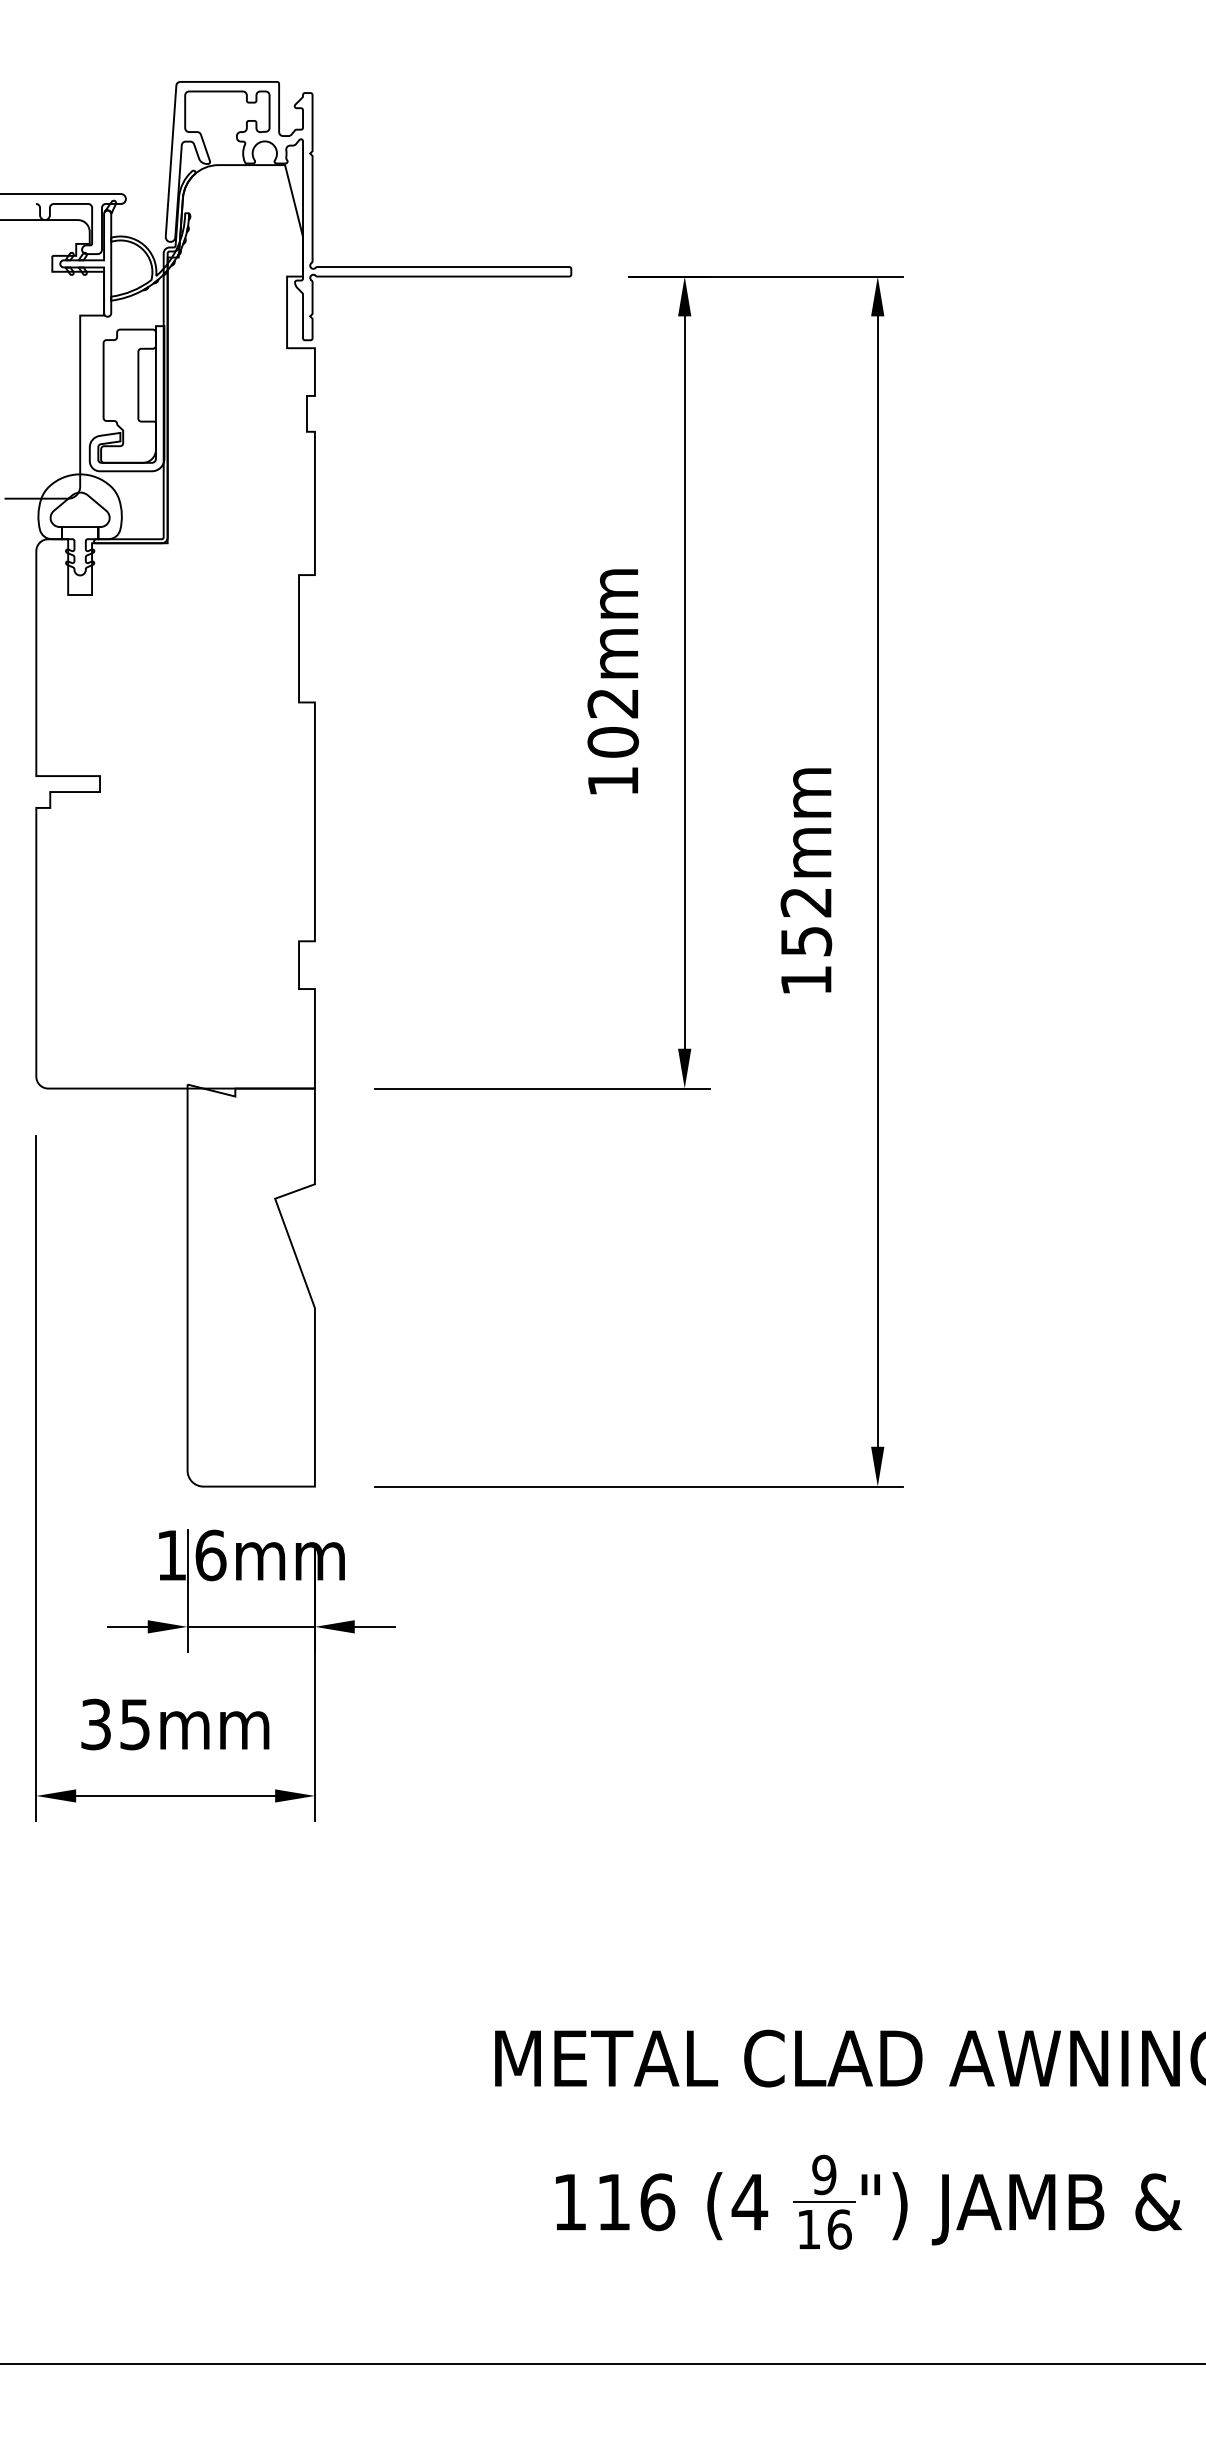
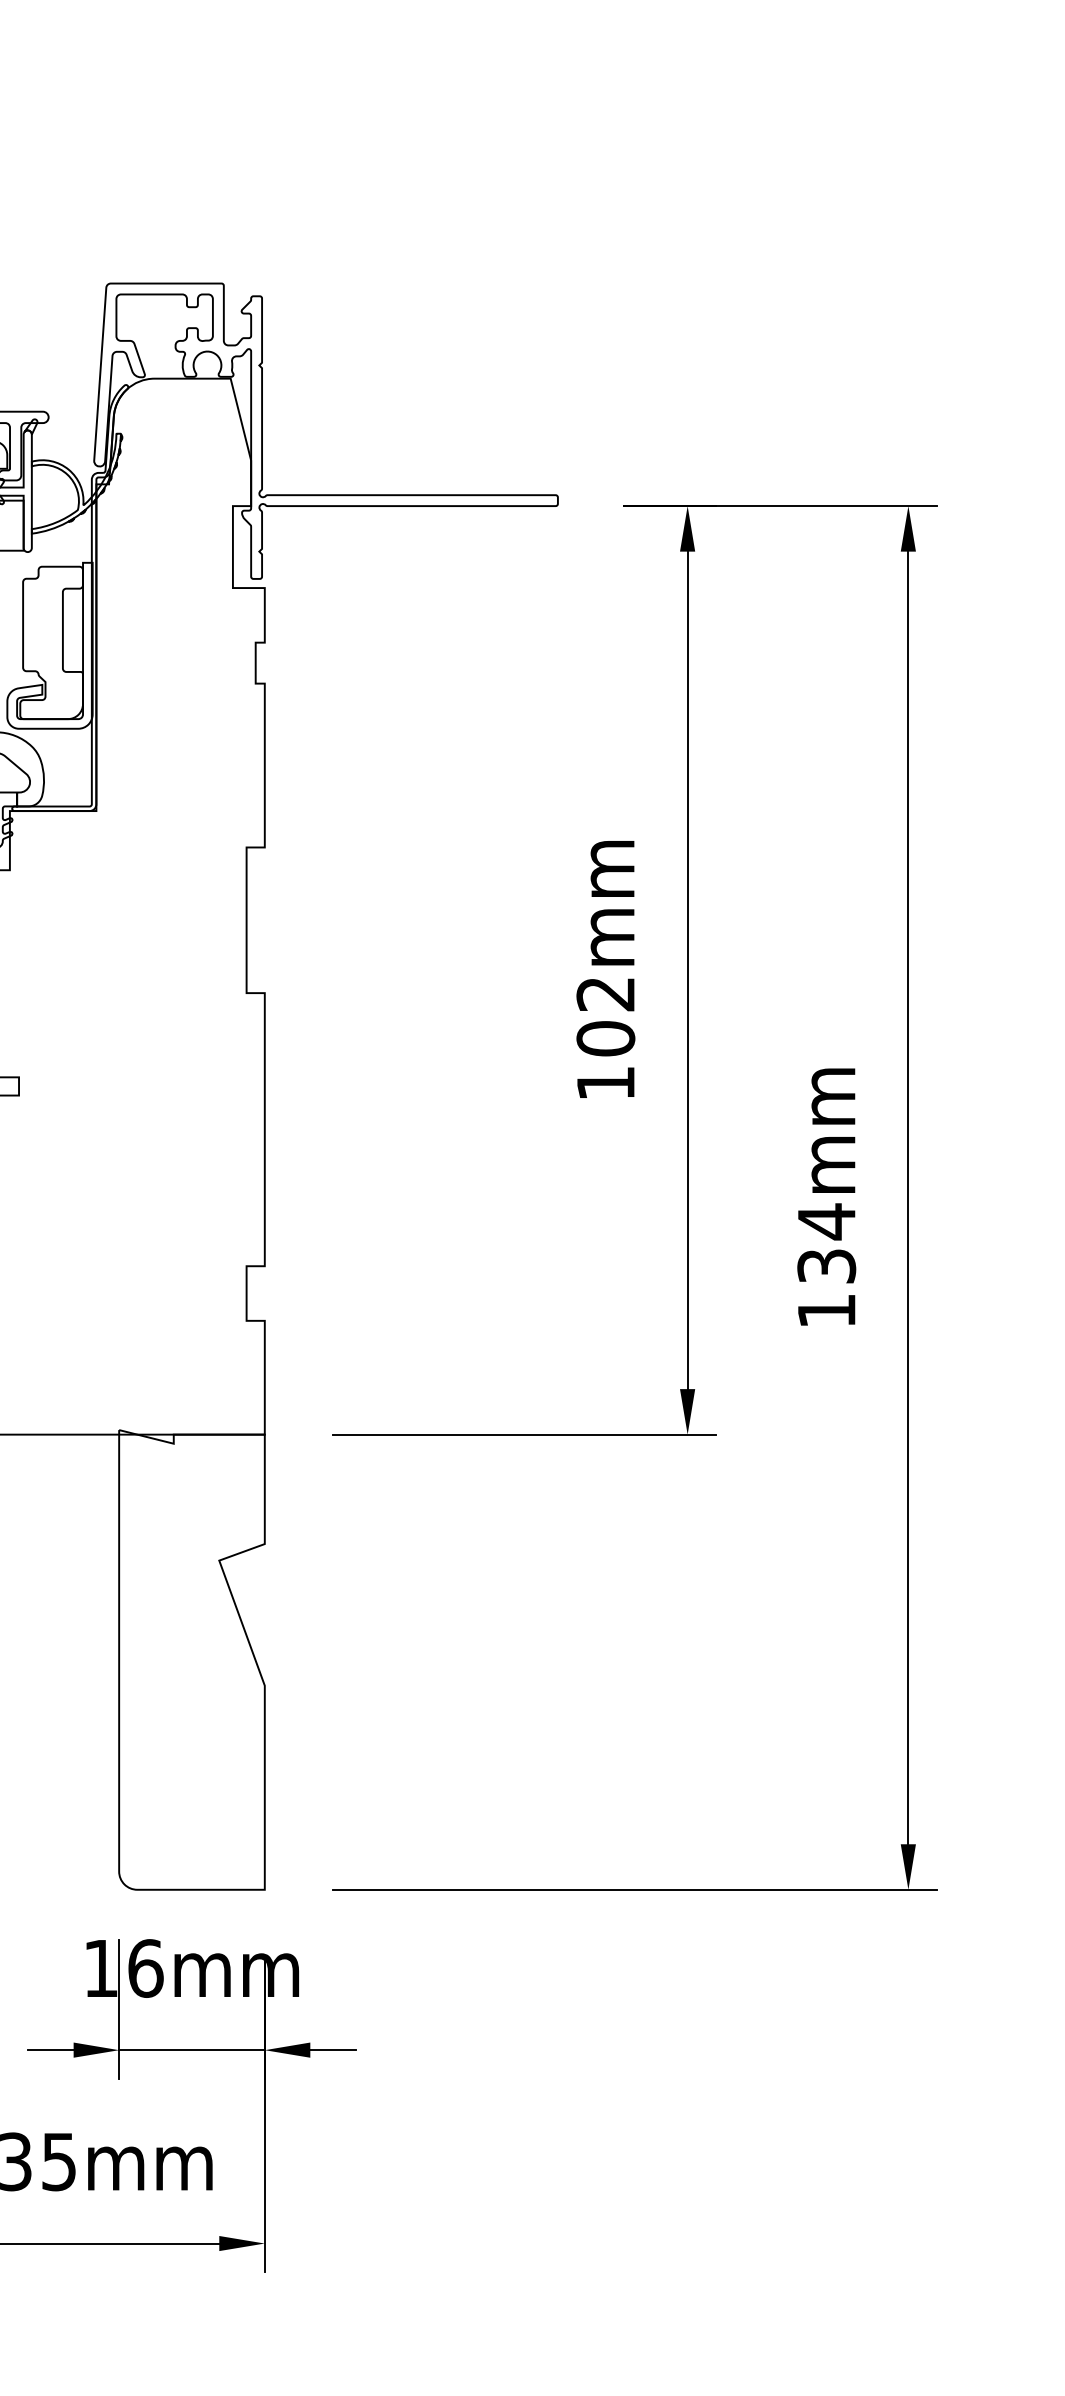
text: (805, 920) -> (825, 1242), 152mm -> 134mm

